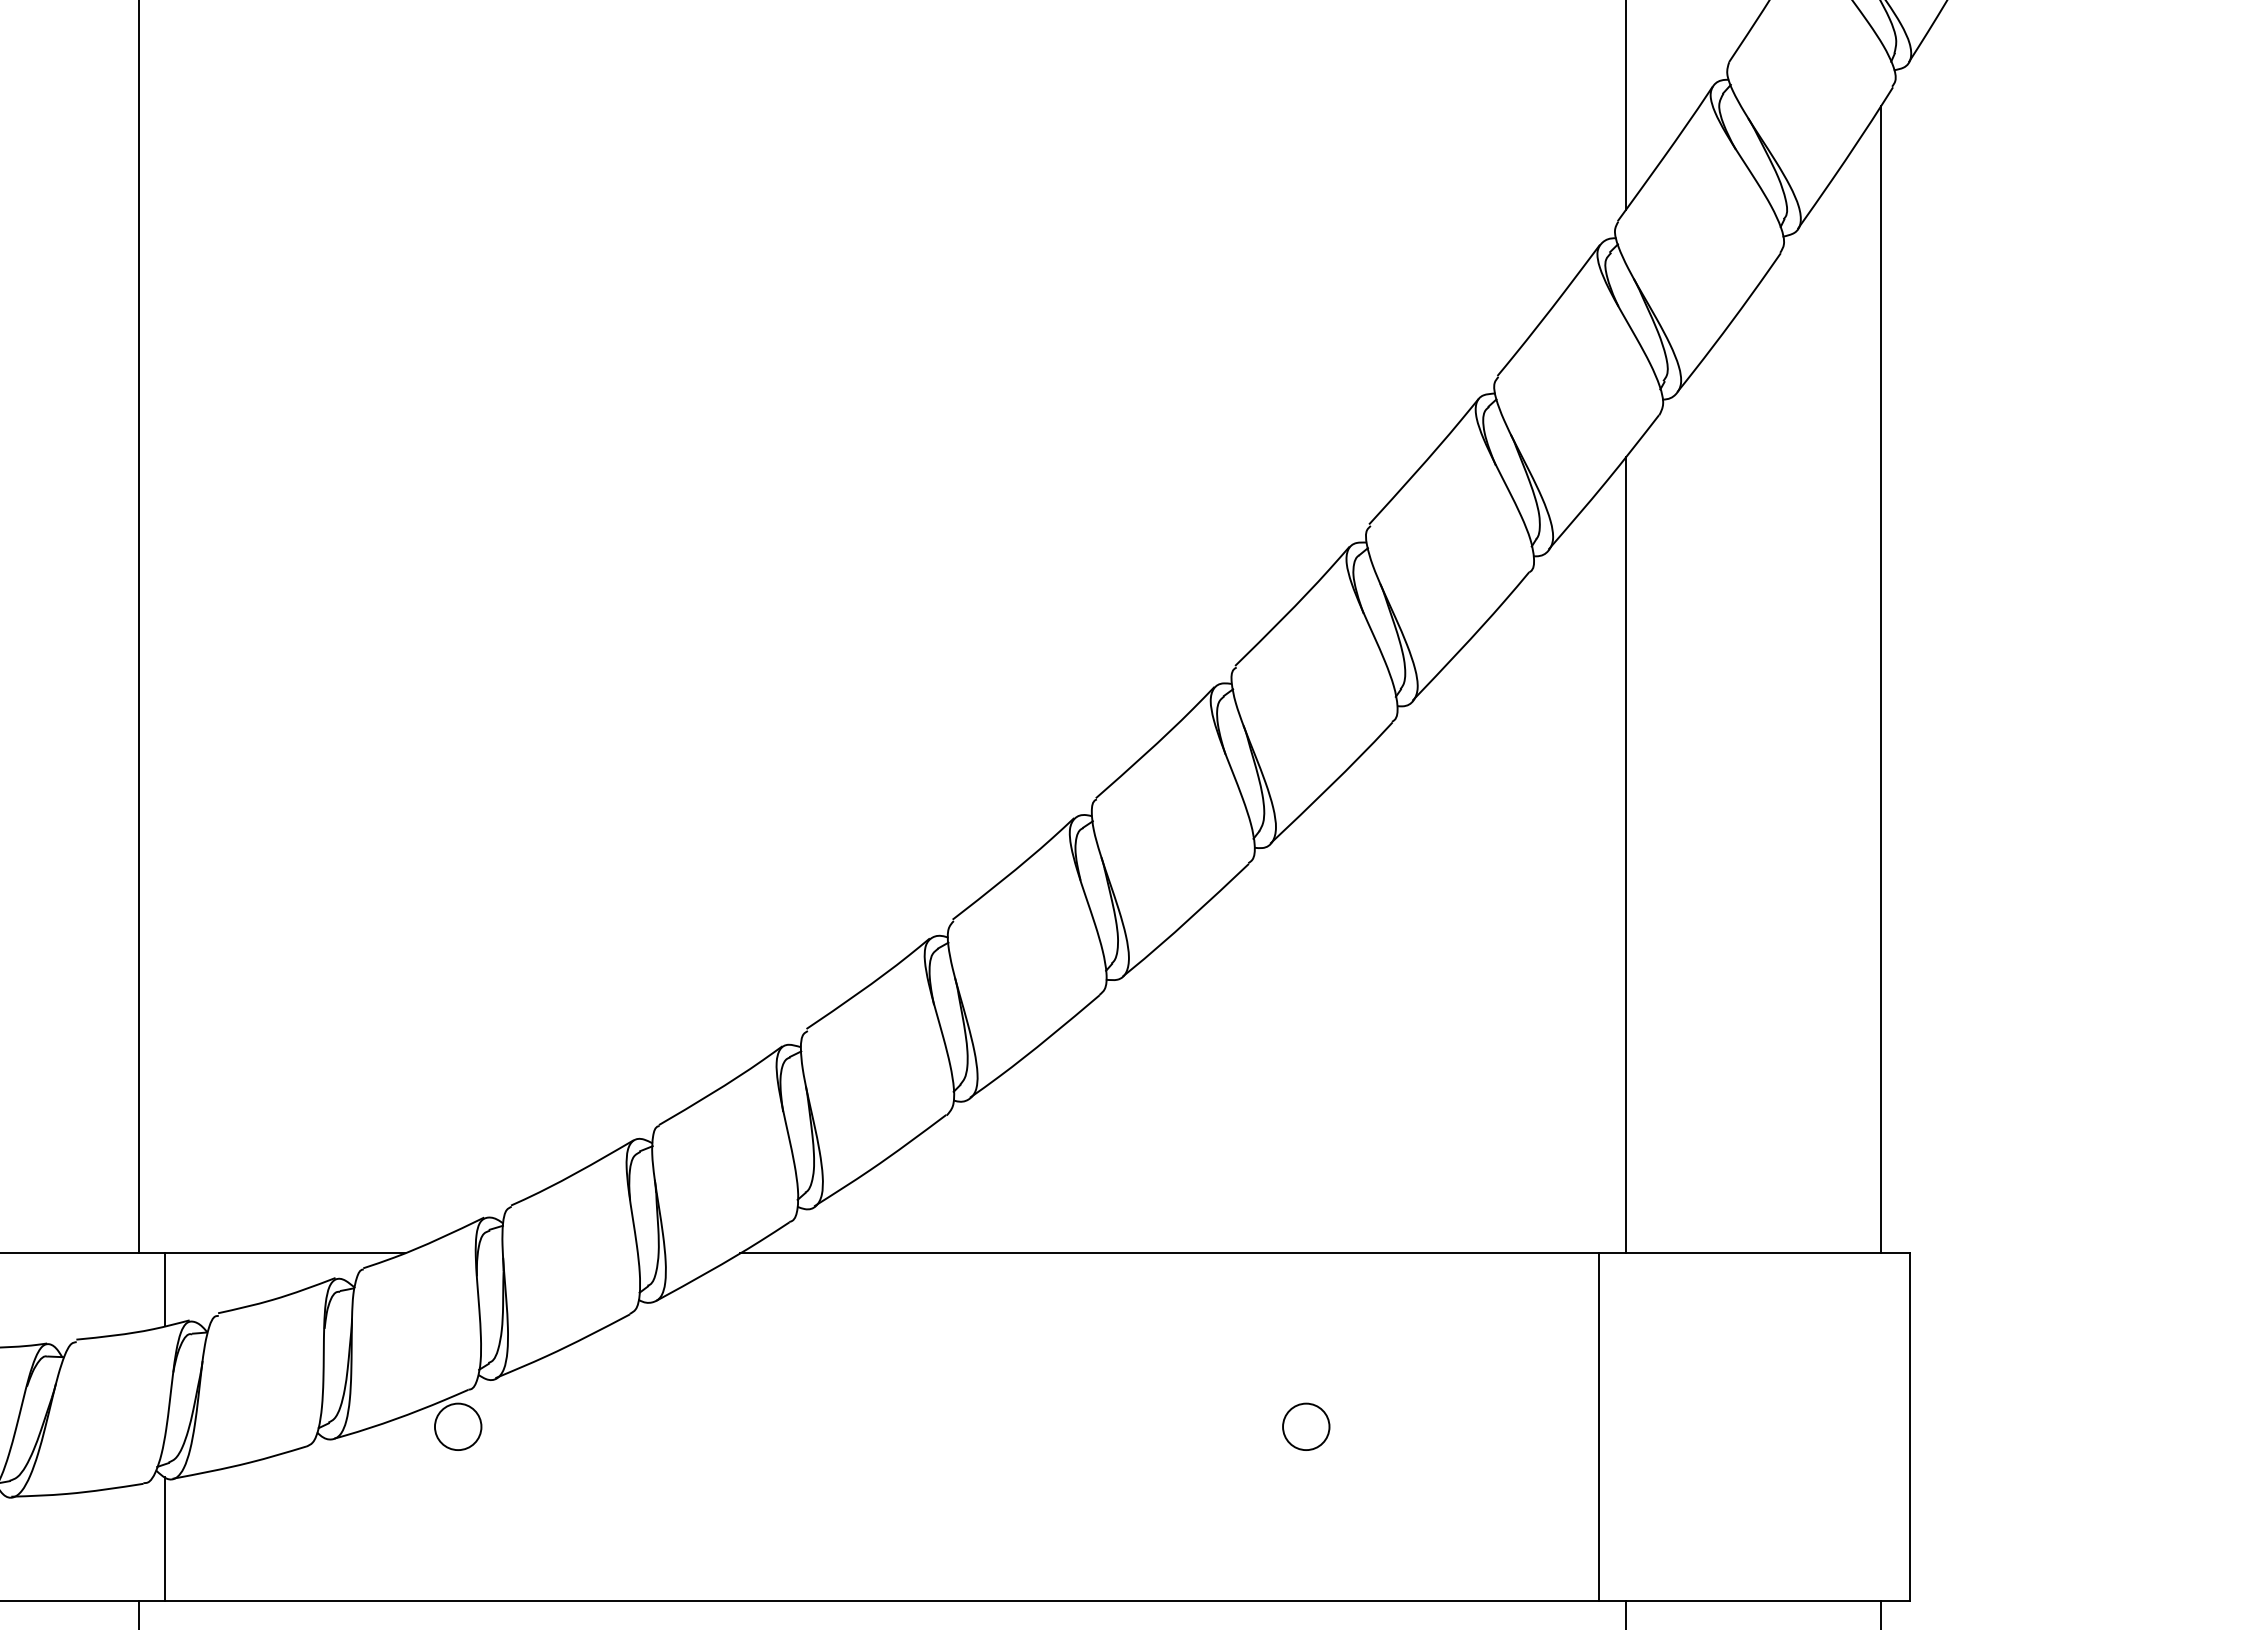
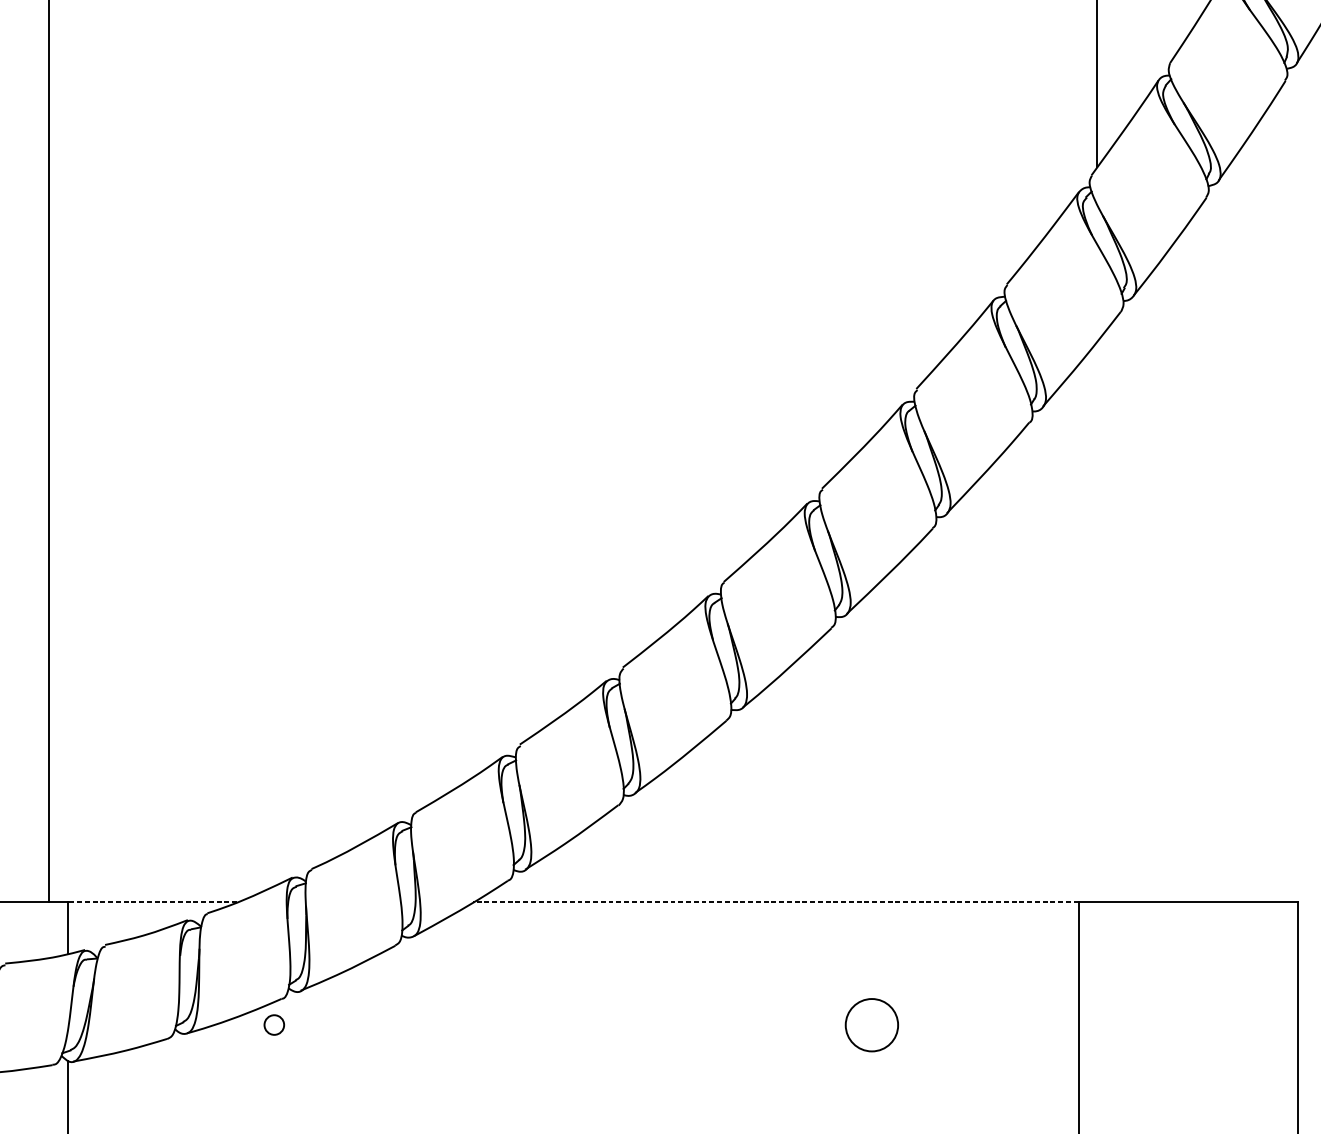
line: (1881, 678) -> (1277, 497), removed
line: (1625, 854) -> (1097, 621), removed
line: (284, 1252) -> (151, 902), solid -> dashed
line: (1169, 1252) -> (775, 902), solid -> dashed
circle: (457, 1426) -> (273, 1024), size x0.6
circle: (1306, 1426) -> (872, 1024), size x1.6

